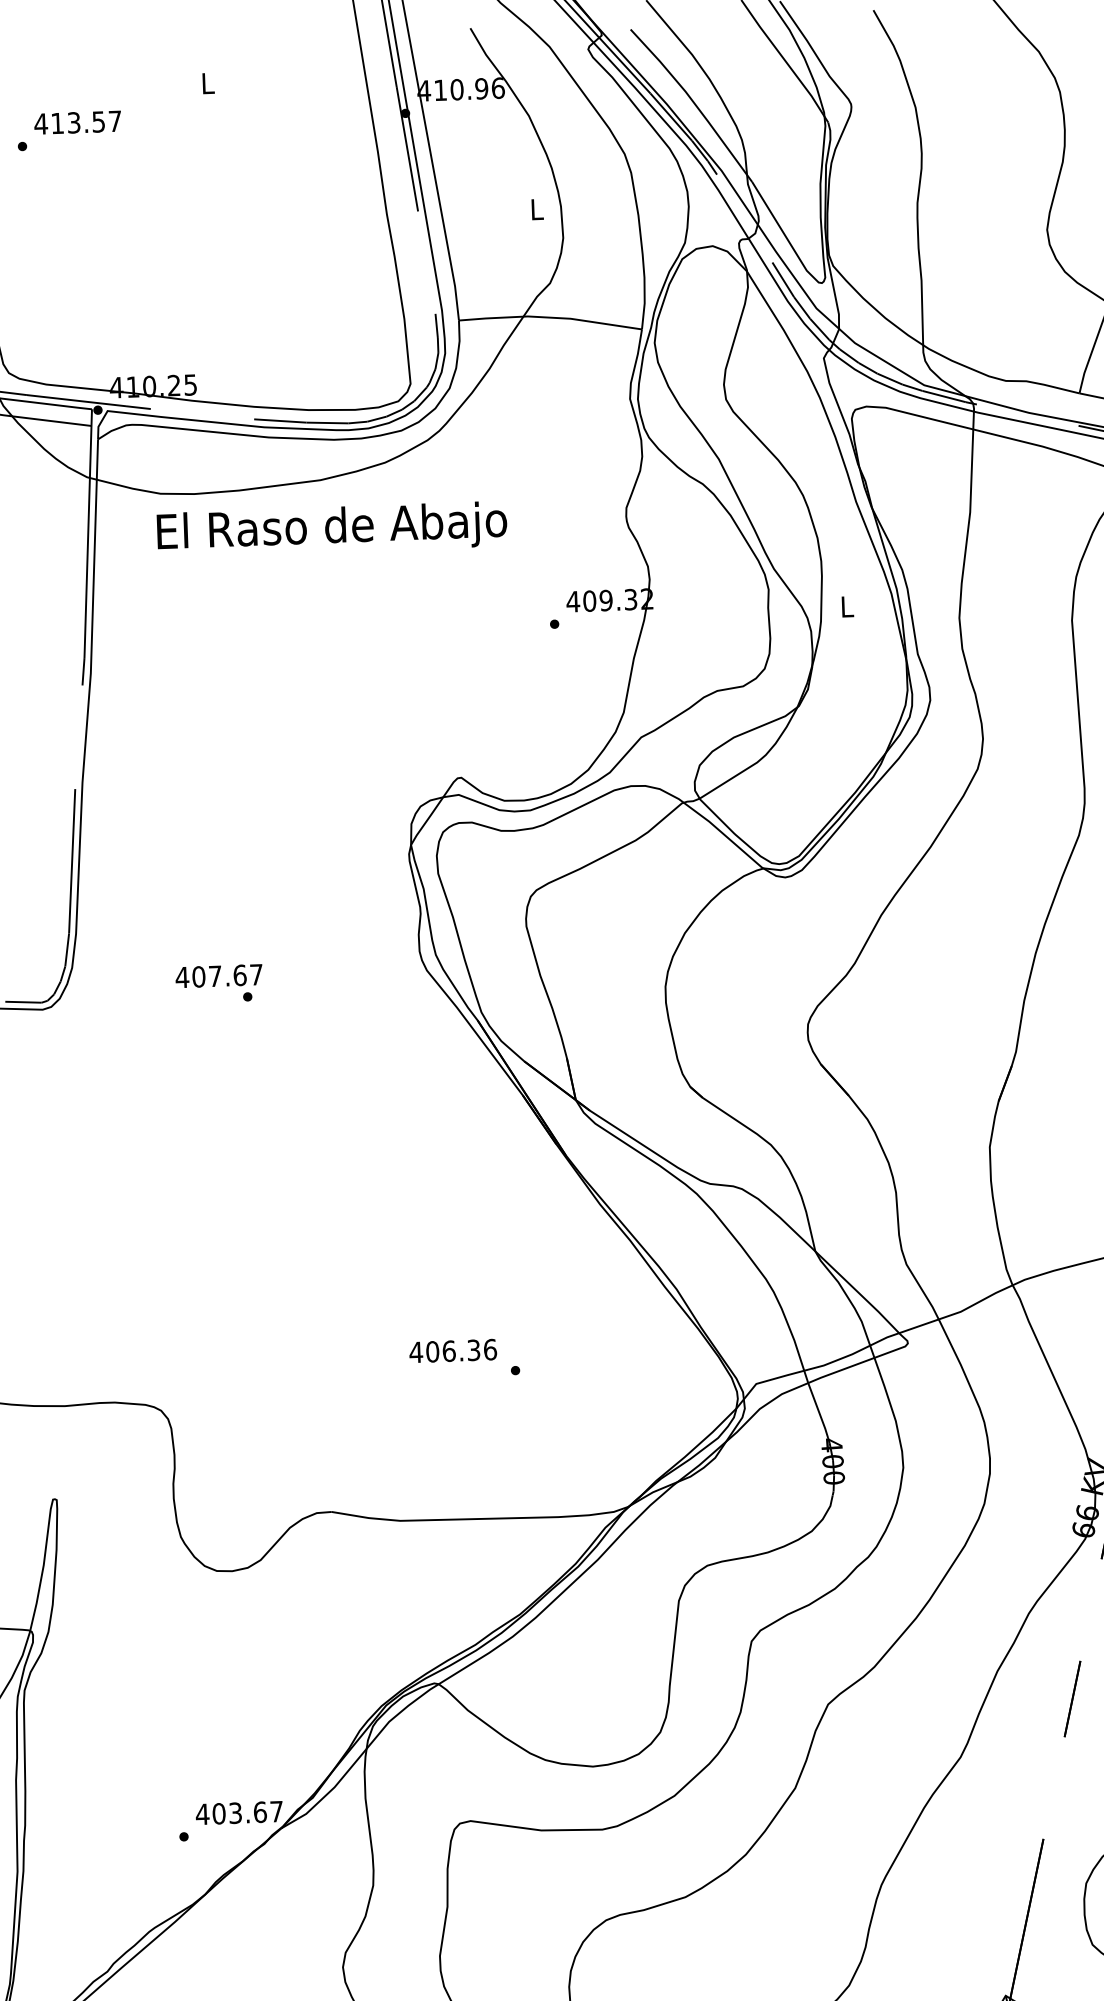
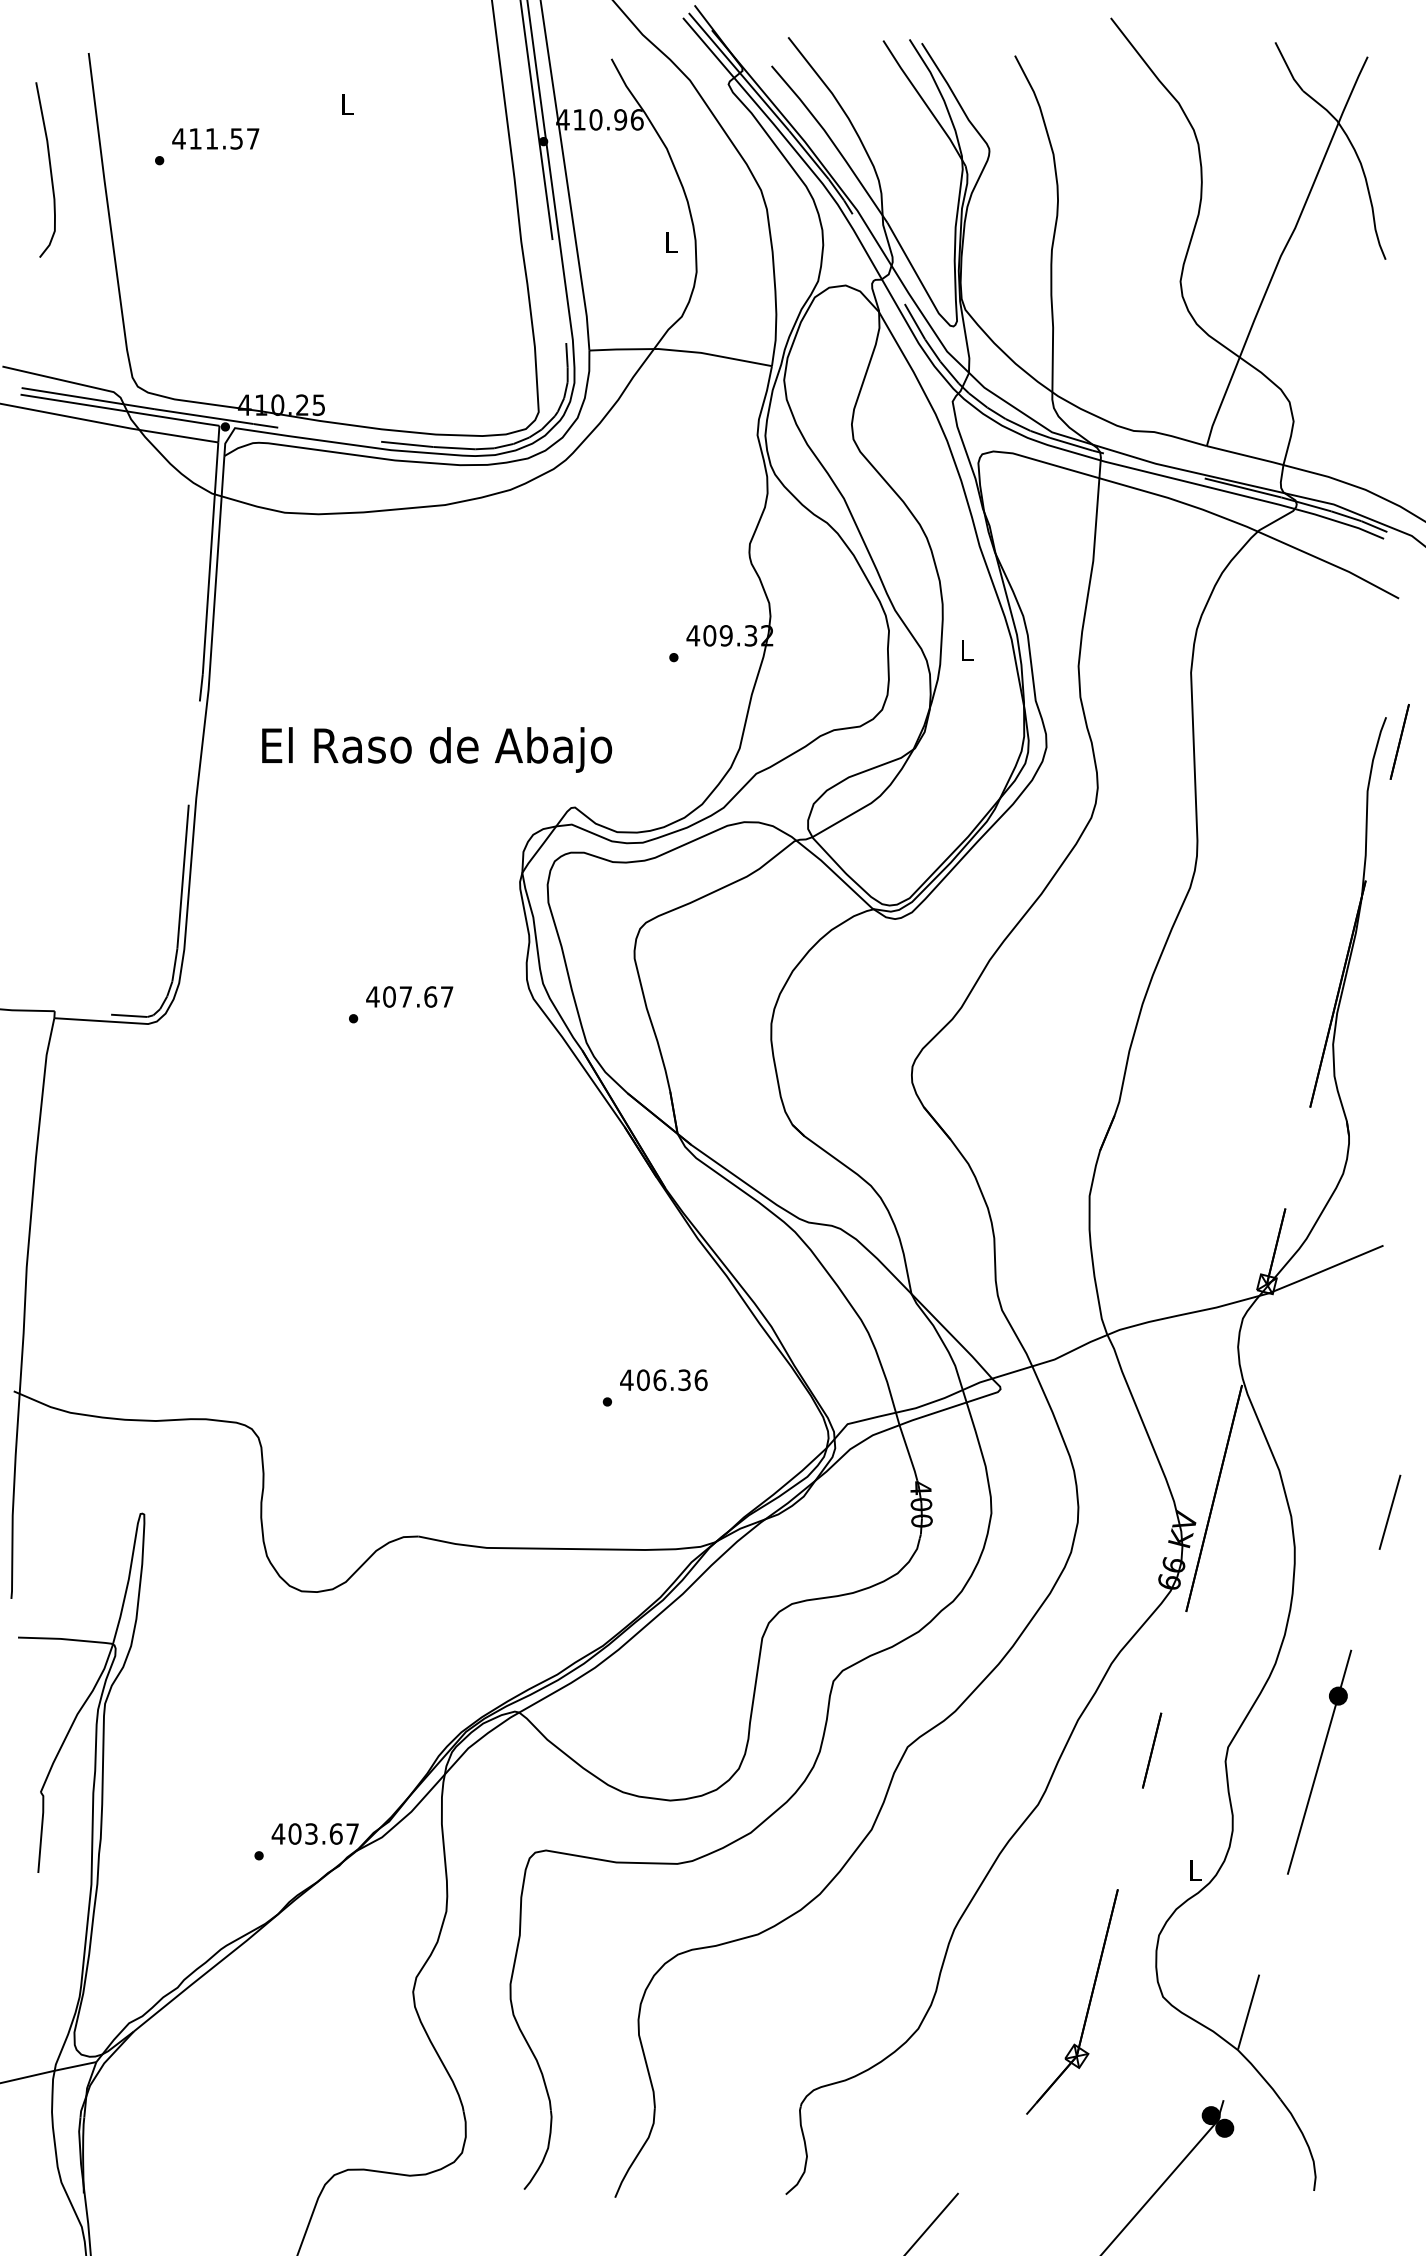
text: (73, 122) -> (211, 138), 413.57 -> 411.57
text: (332, 529) -> (437, 749), moved
text: (218, 975) -> (409, 996), moved
text: (452, 1351) -> (663, 1380), moved

